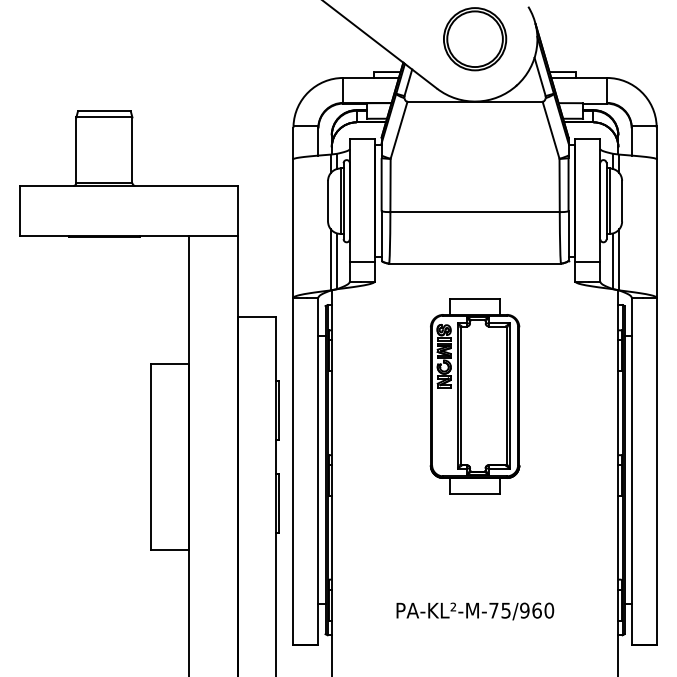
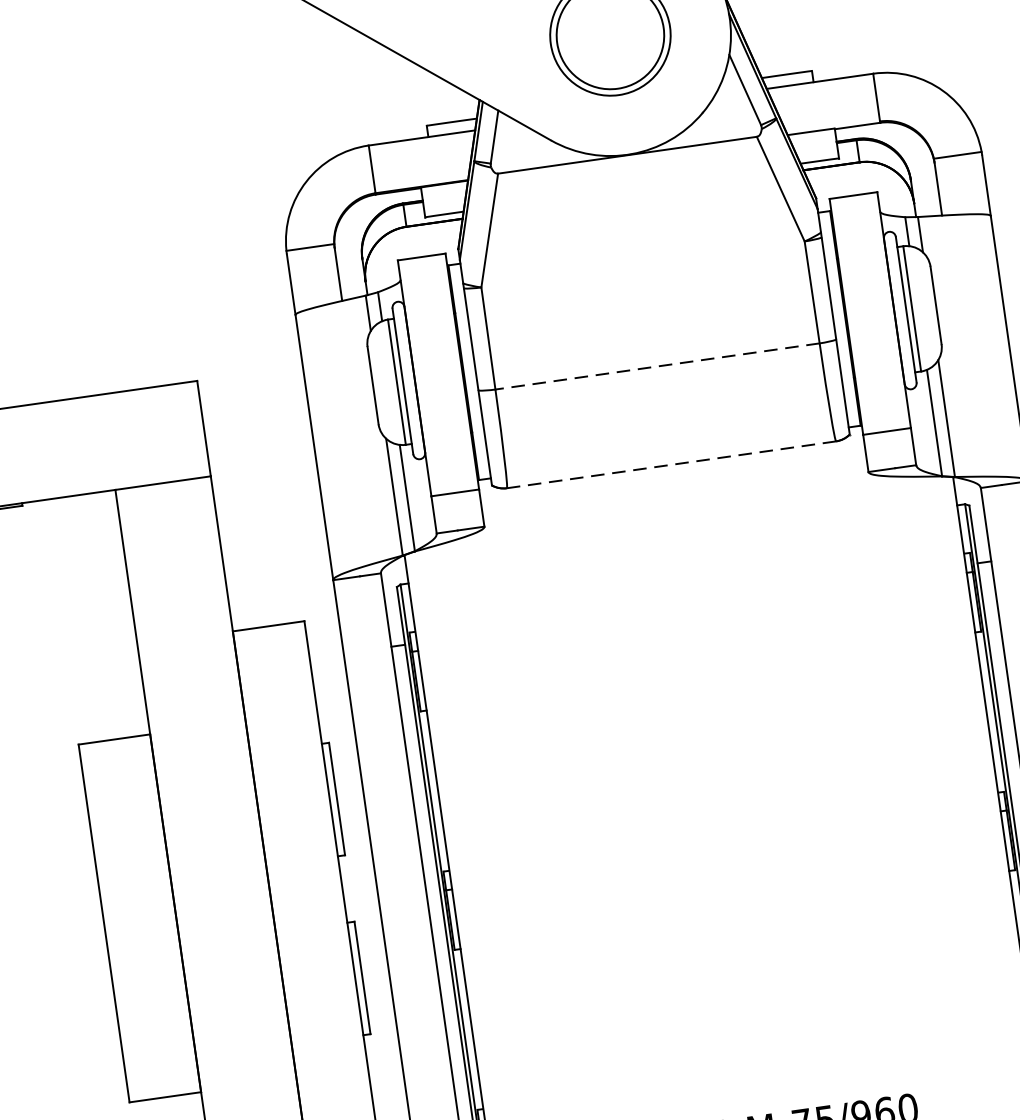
line: (475, 212) -> (658, 367), solid -> dashed
line: (475, 263) -> (672, 464), solid -> dashed
part: (474, 396) -> (706, 719), removed

